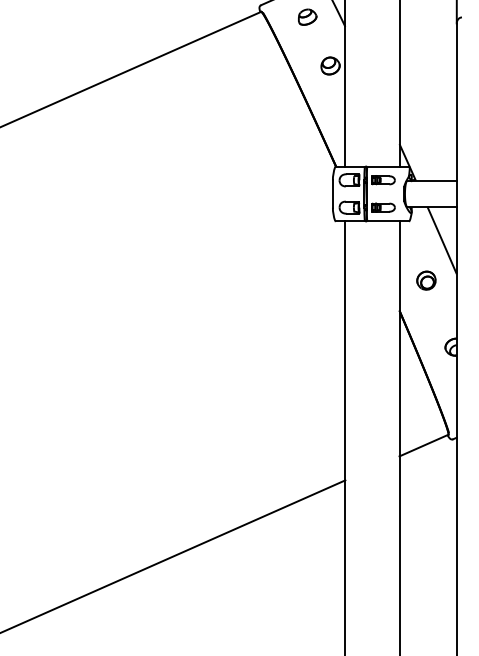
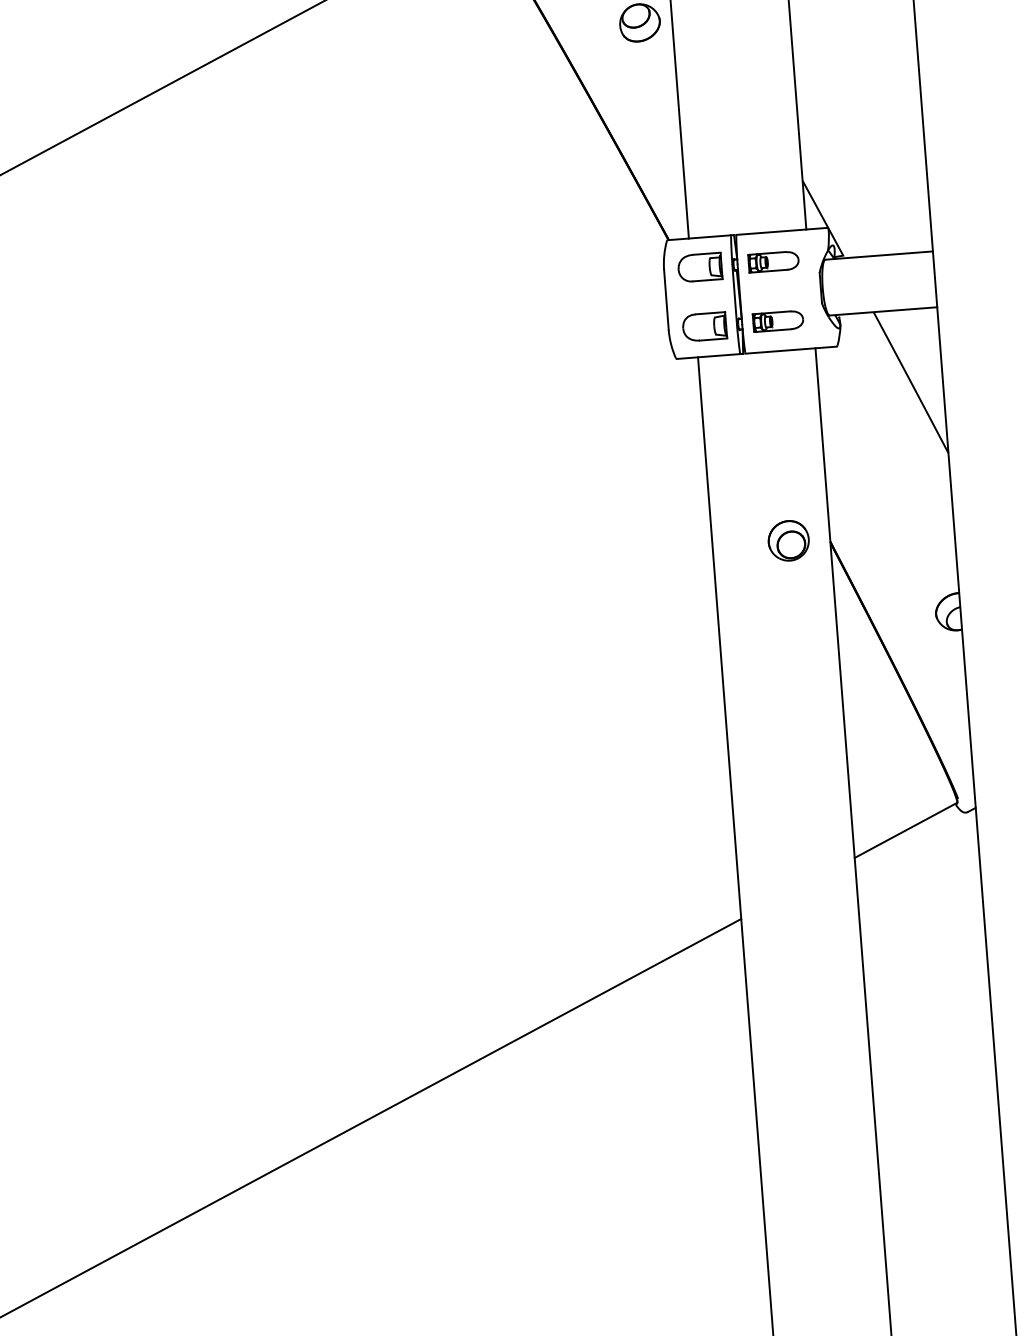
part: (426, 280) -> (788, 540), moved

